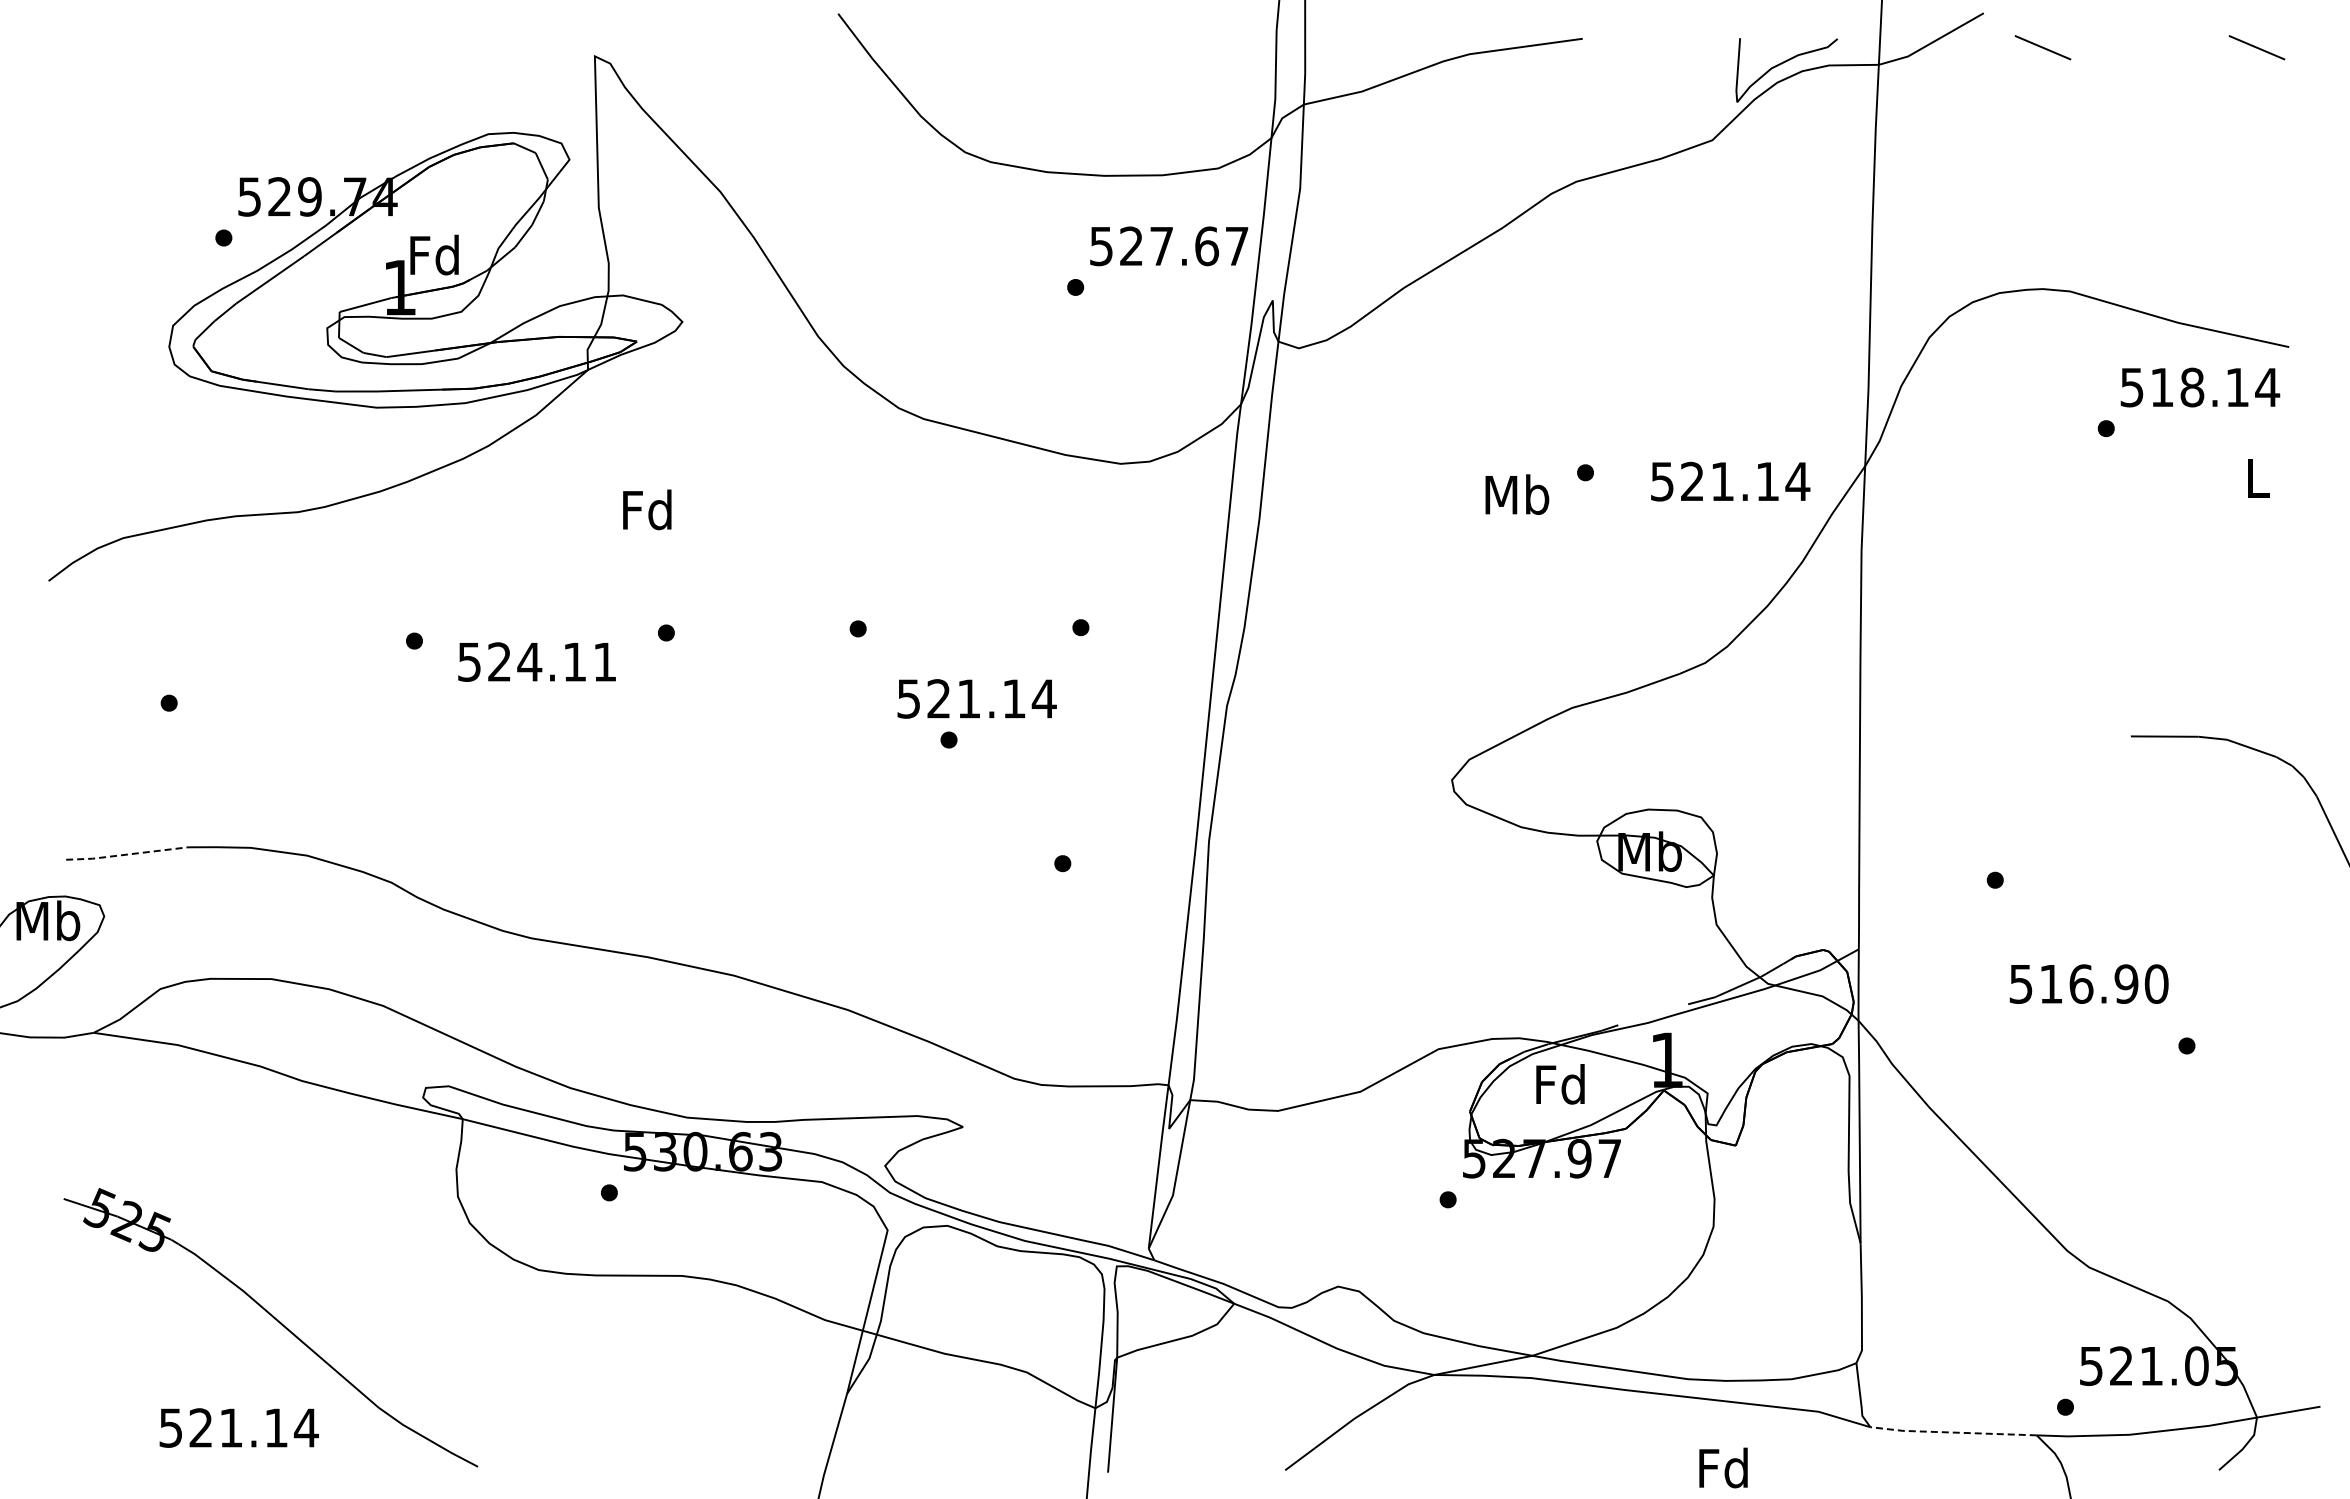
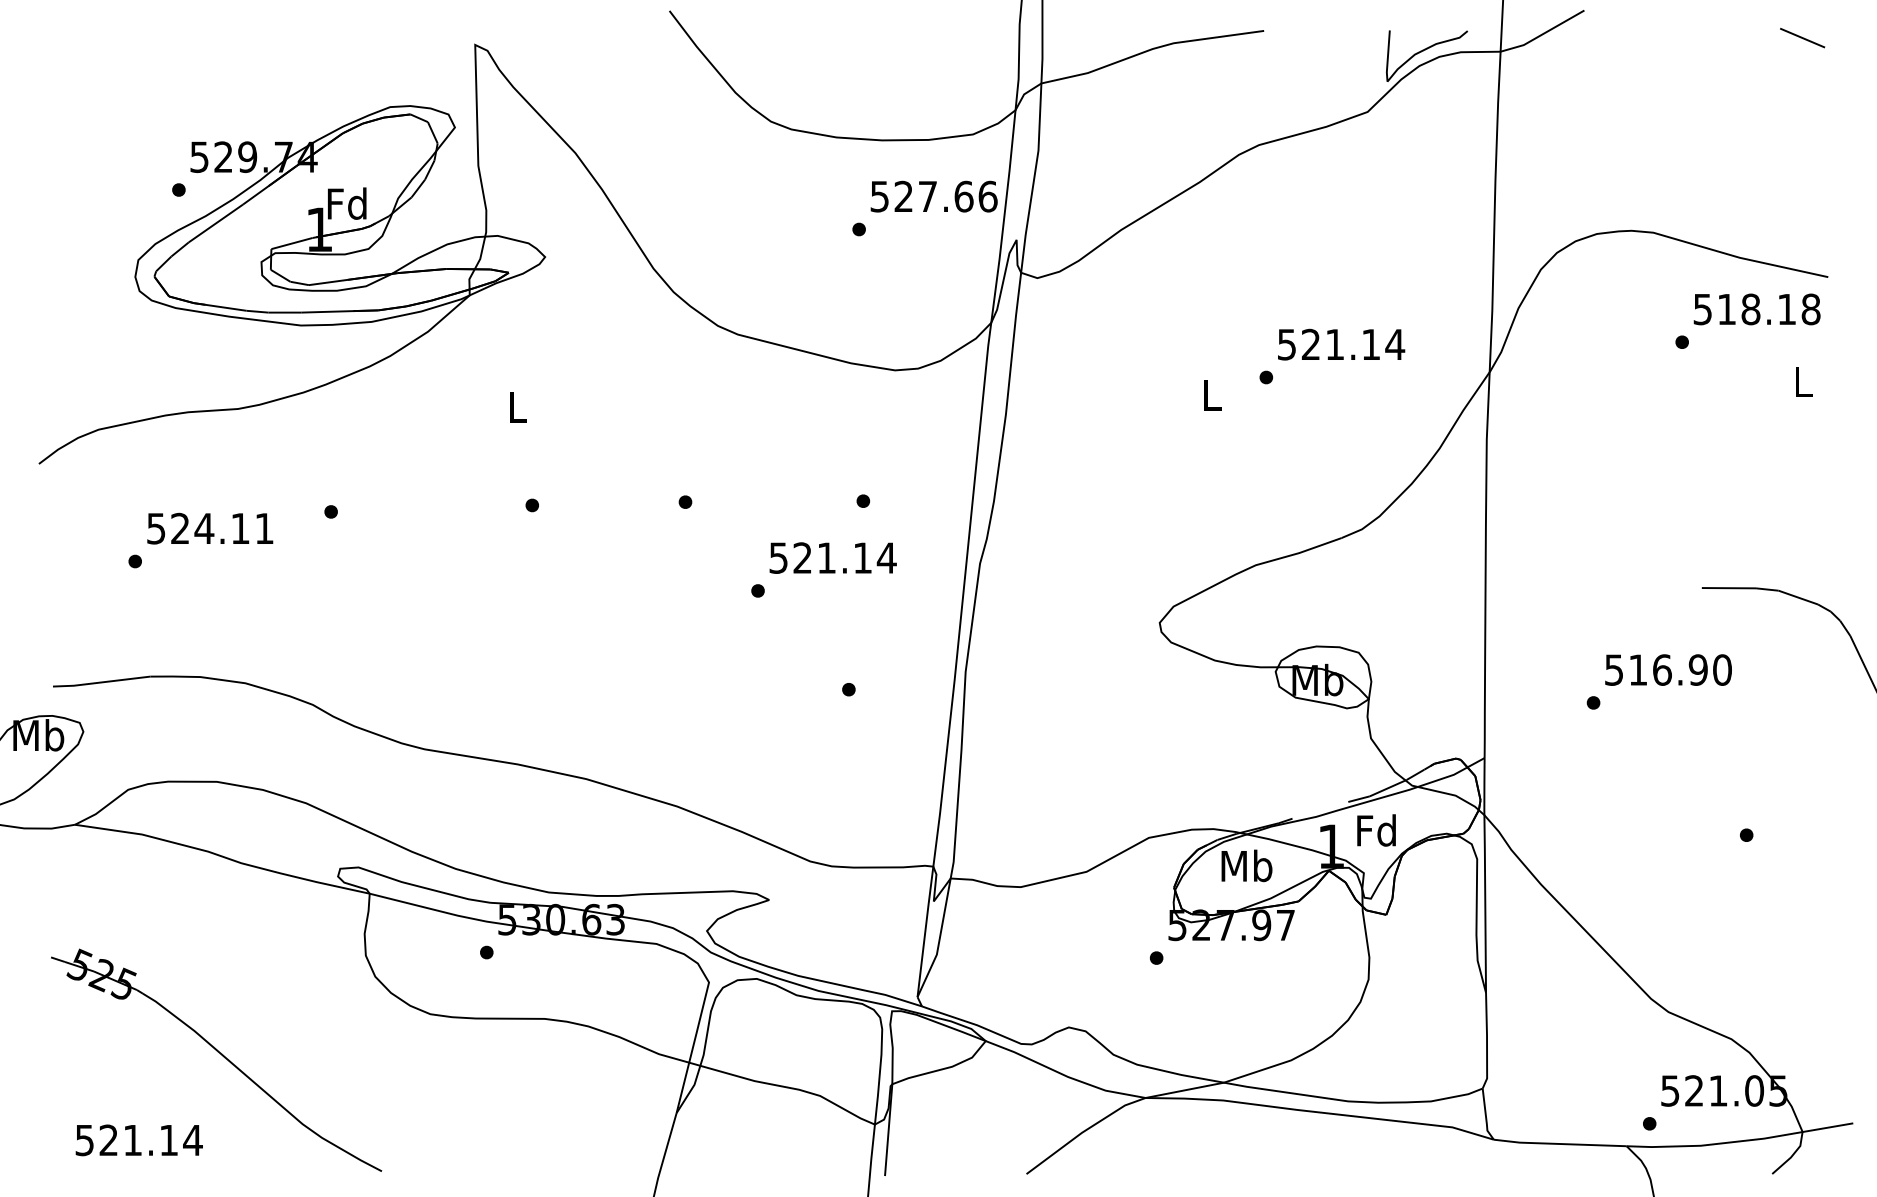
line: (2042, 47) -> (1631, 37), removed
text: (1237, 246) -> (988, 196), 527.67 -> 527.66
text: (2267, 387) -> (1810, 309), 518.14 -> 518.18
text: (1730, 481) -> (1341, 344), moved
text: (1517, 494) -> (1212, 394), Mb -> L
text: (647, 509) -> (517, 406), Fd -> L
text: (536, 661) -> (209, 528), moved
text: (976, 698) -> (832, 557), moved
line: (126, 854) -> (101, 682), dashed -> solid
text: (2088, 983) -> (1668, 669), moved
text: (1561, 1084) -> (1247, 866), Fd -> Mb
text: (238, 1427) -> (138, 1139), moved
line: (1952, 1432) -> (1559, 1143), dashed -> solid
text: (1723, 1467) -> (1376, 830), moved

